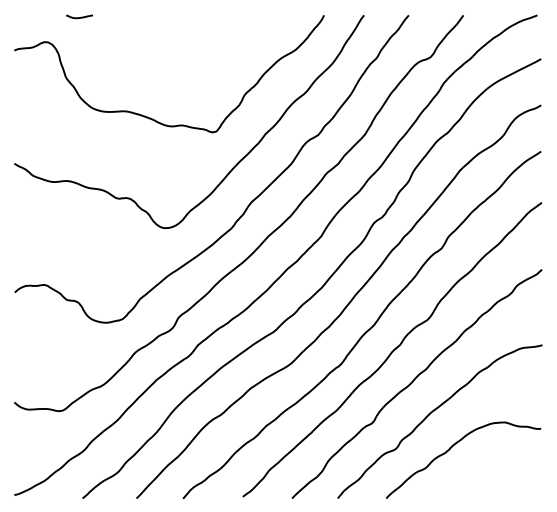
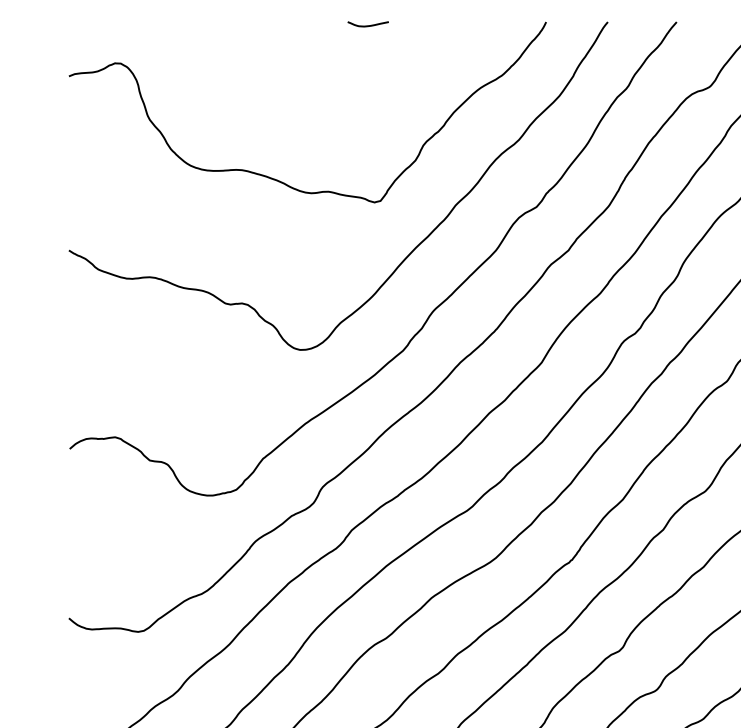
curve: (79, 17) -> (368, 25), moved

